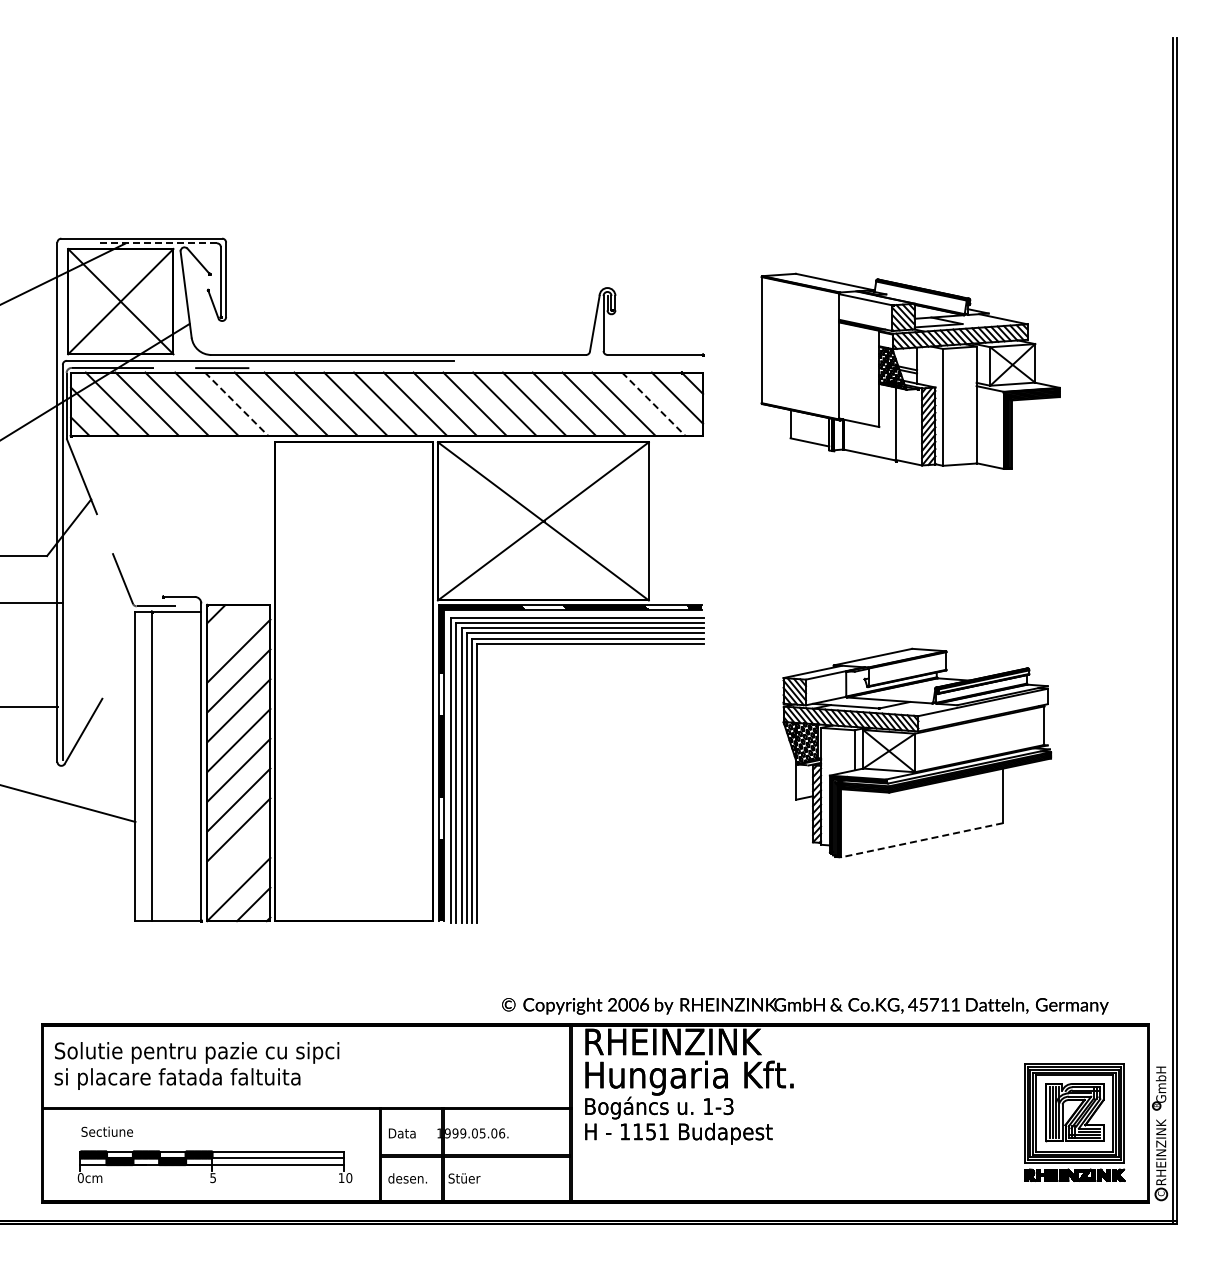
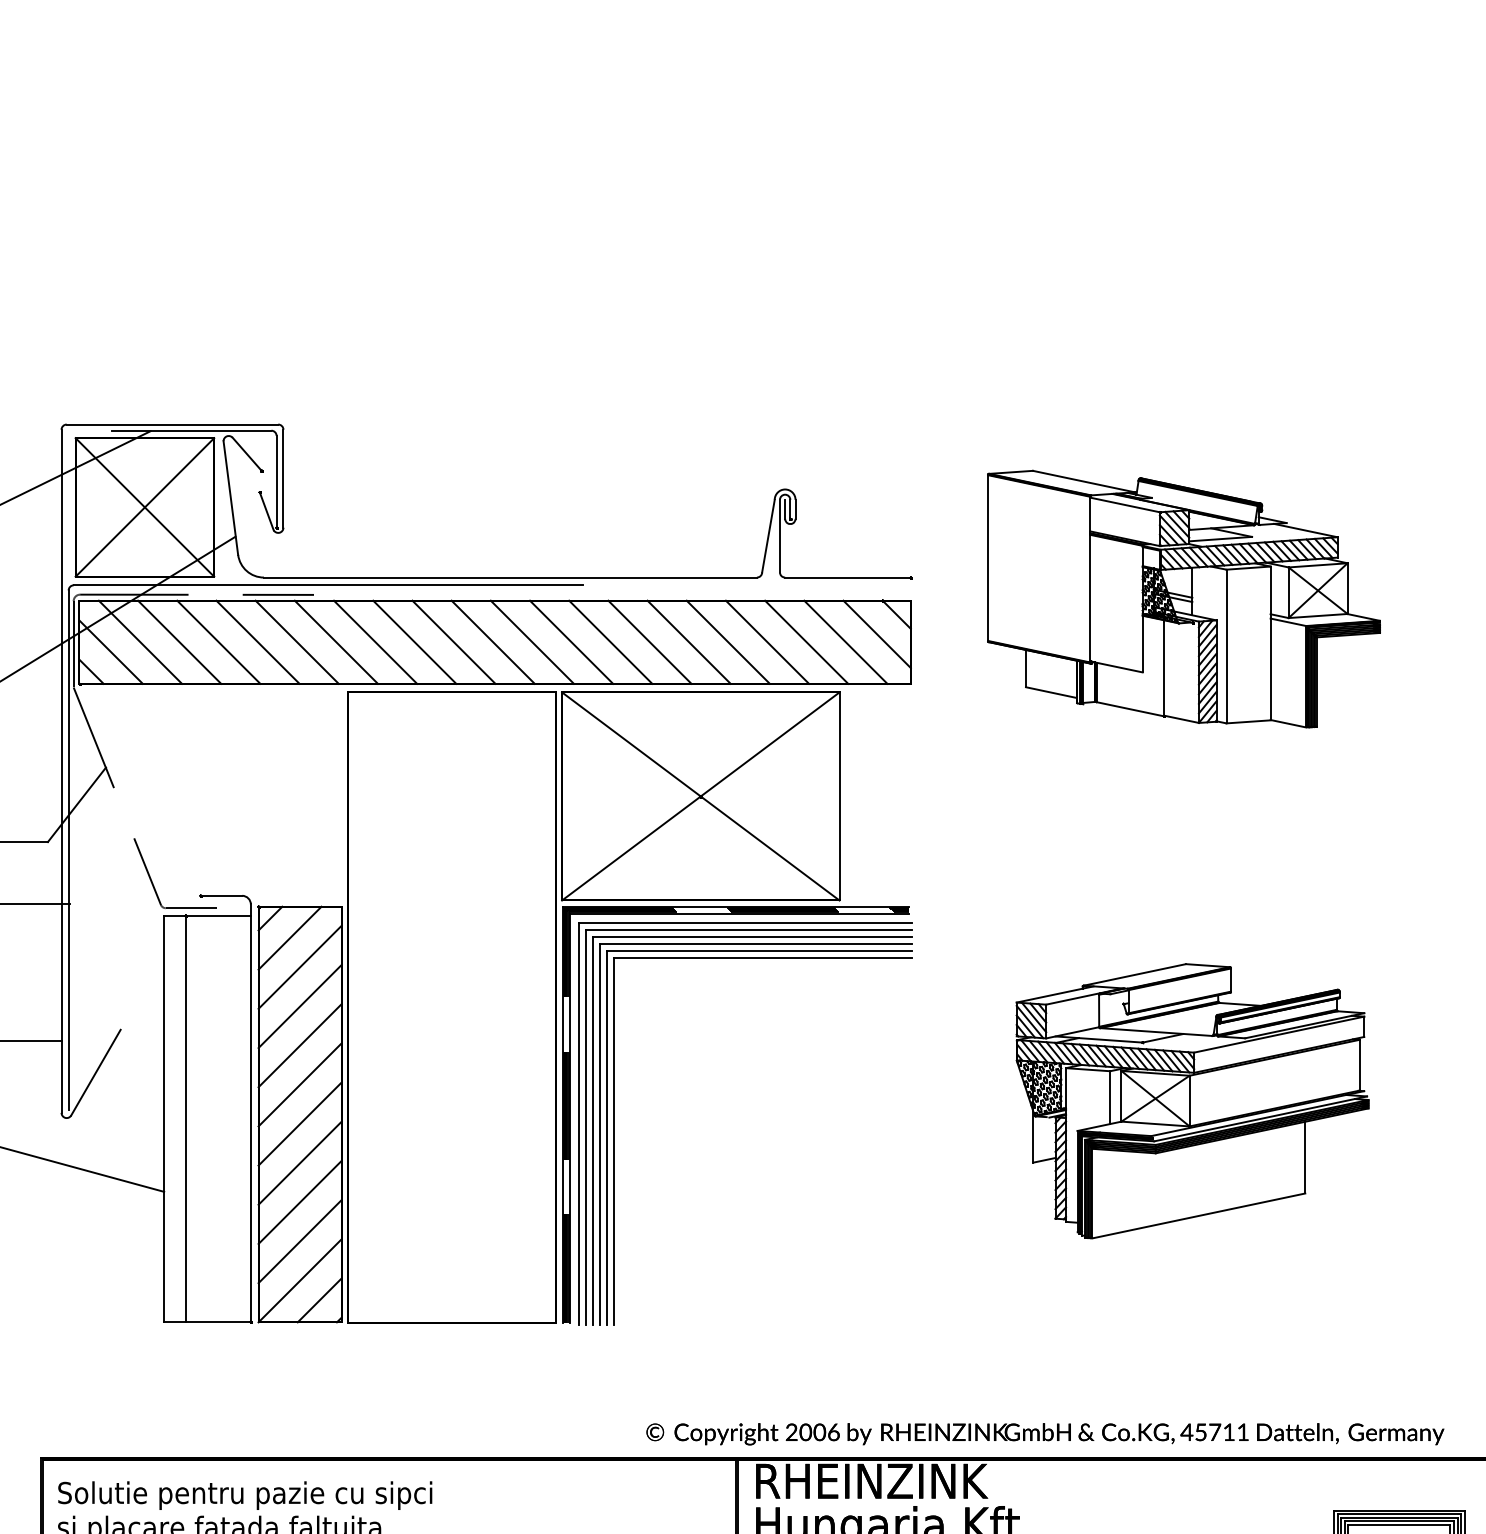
line: (156, 243) -> (191, 430), dashed -> solid
line: (236, 404) -> (297, 642), dashed -> solid
line: (653, 404) -> (845, 642), dashed -> solid
line: (231, 629) -> (290, 938), added
line: (922, 840) -> (1199, 1216), dashed -> solid
line: (238, 859) -> (299, 1241), added

